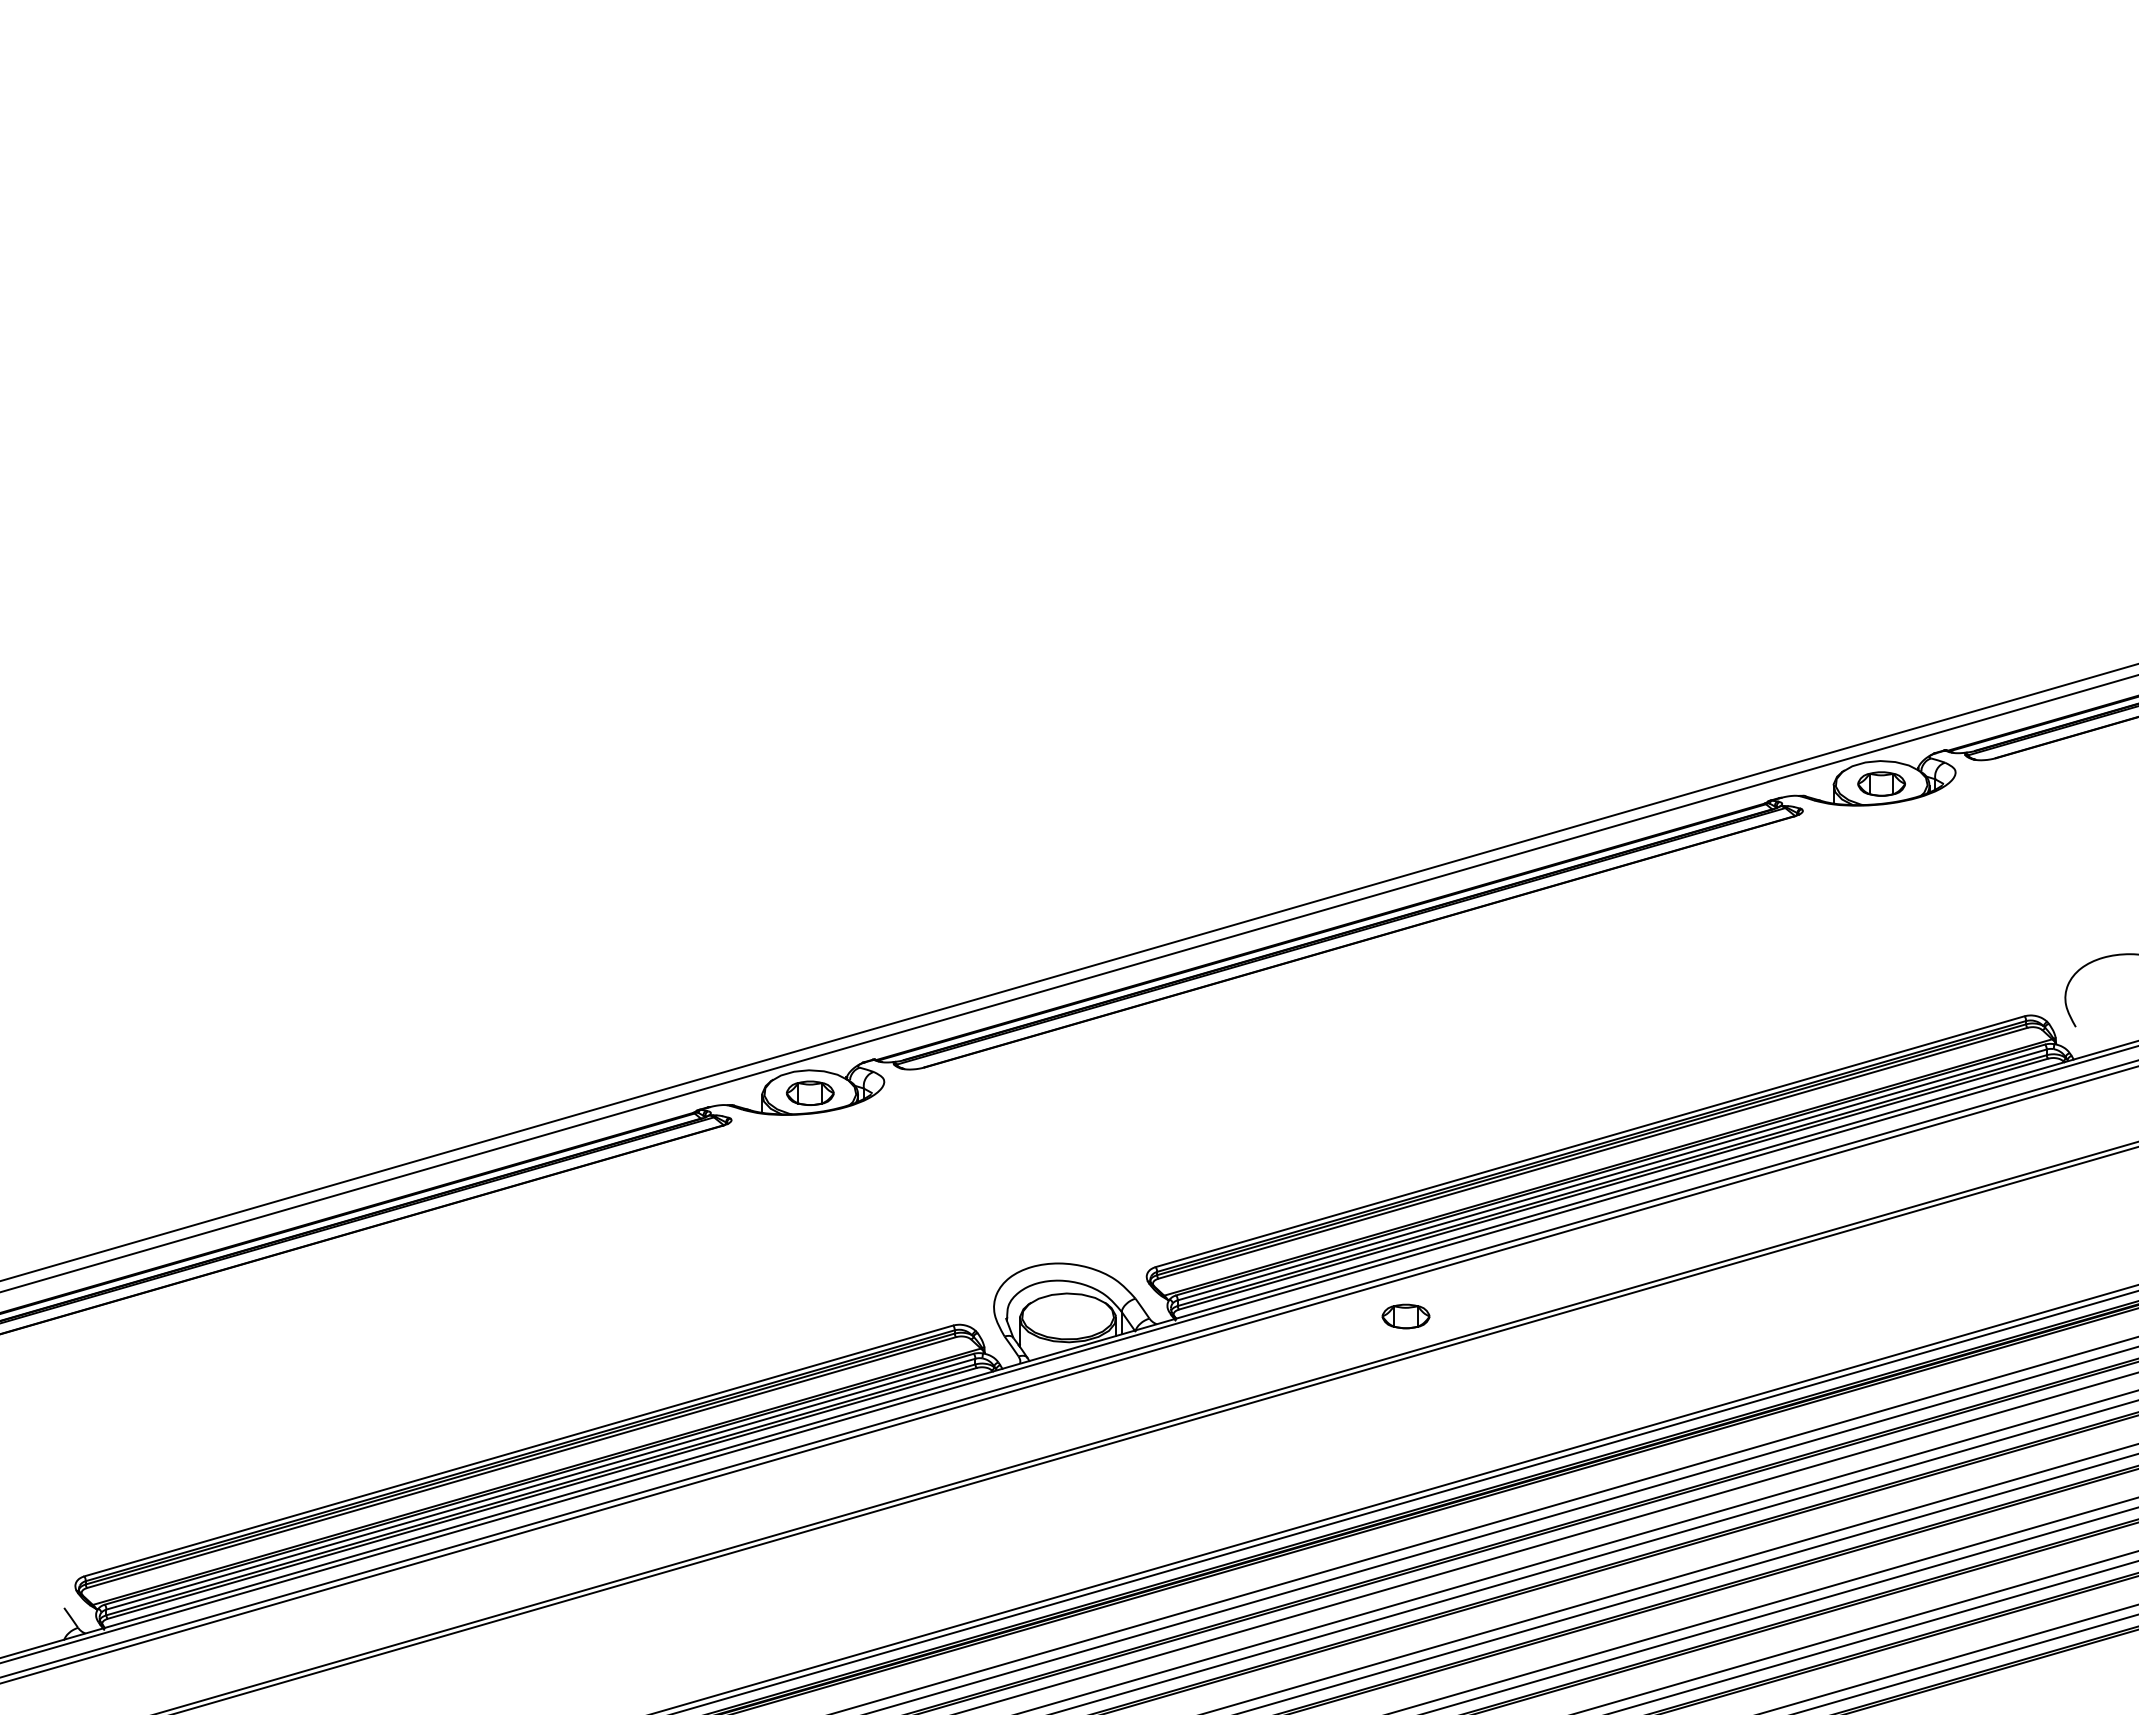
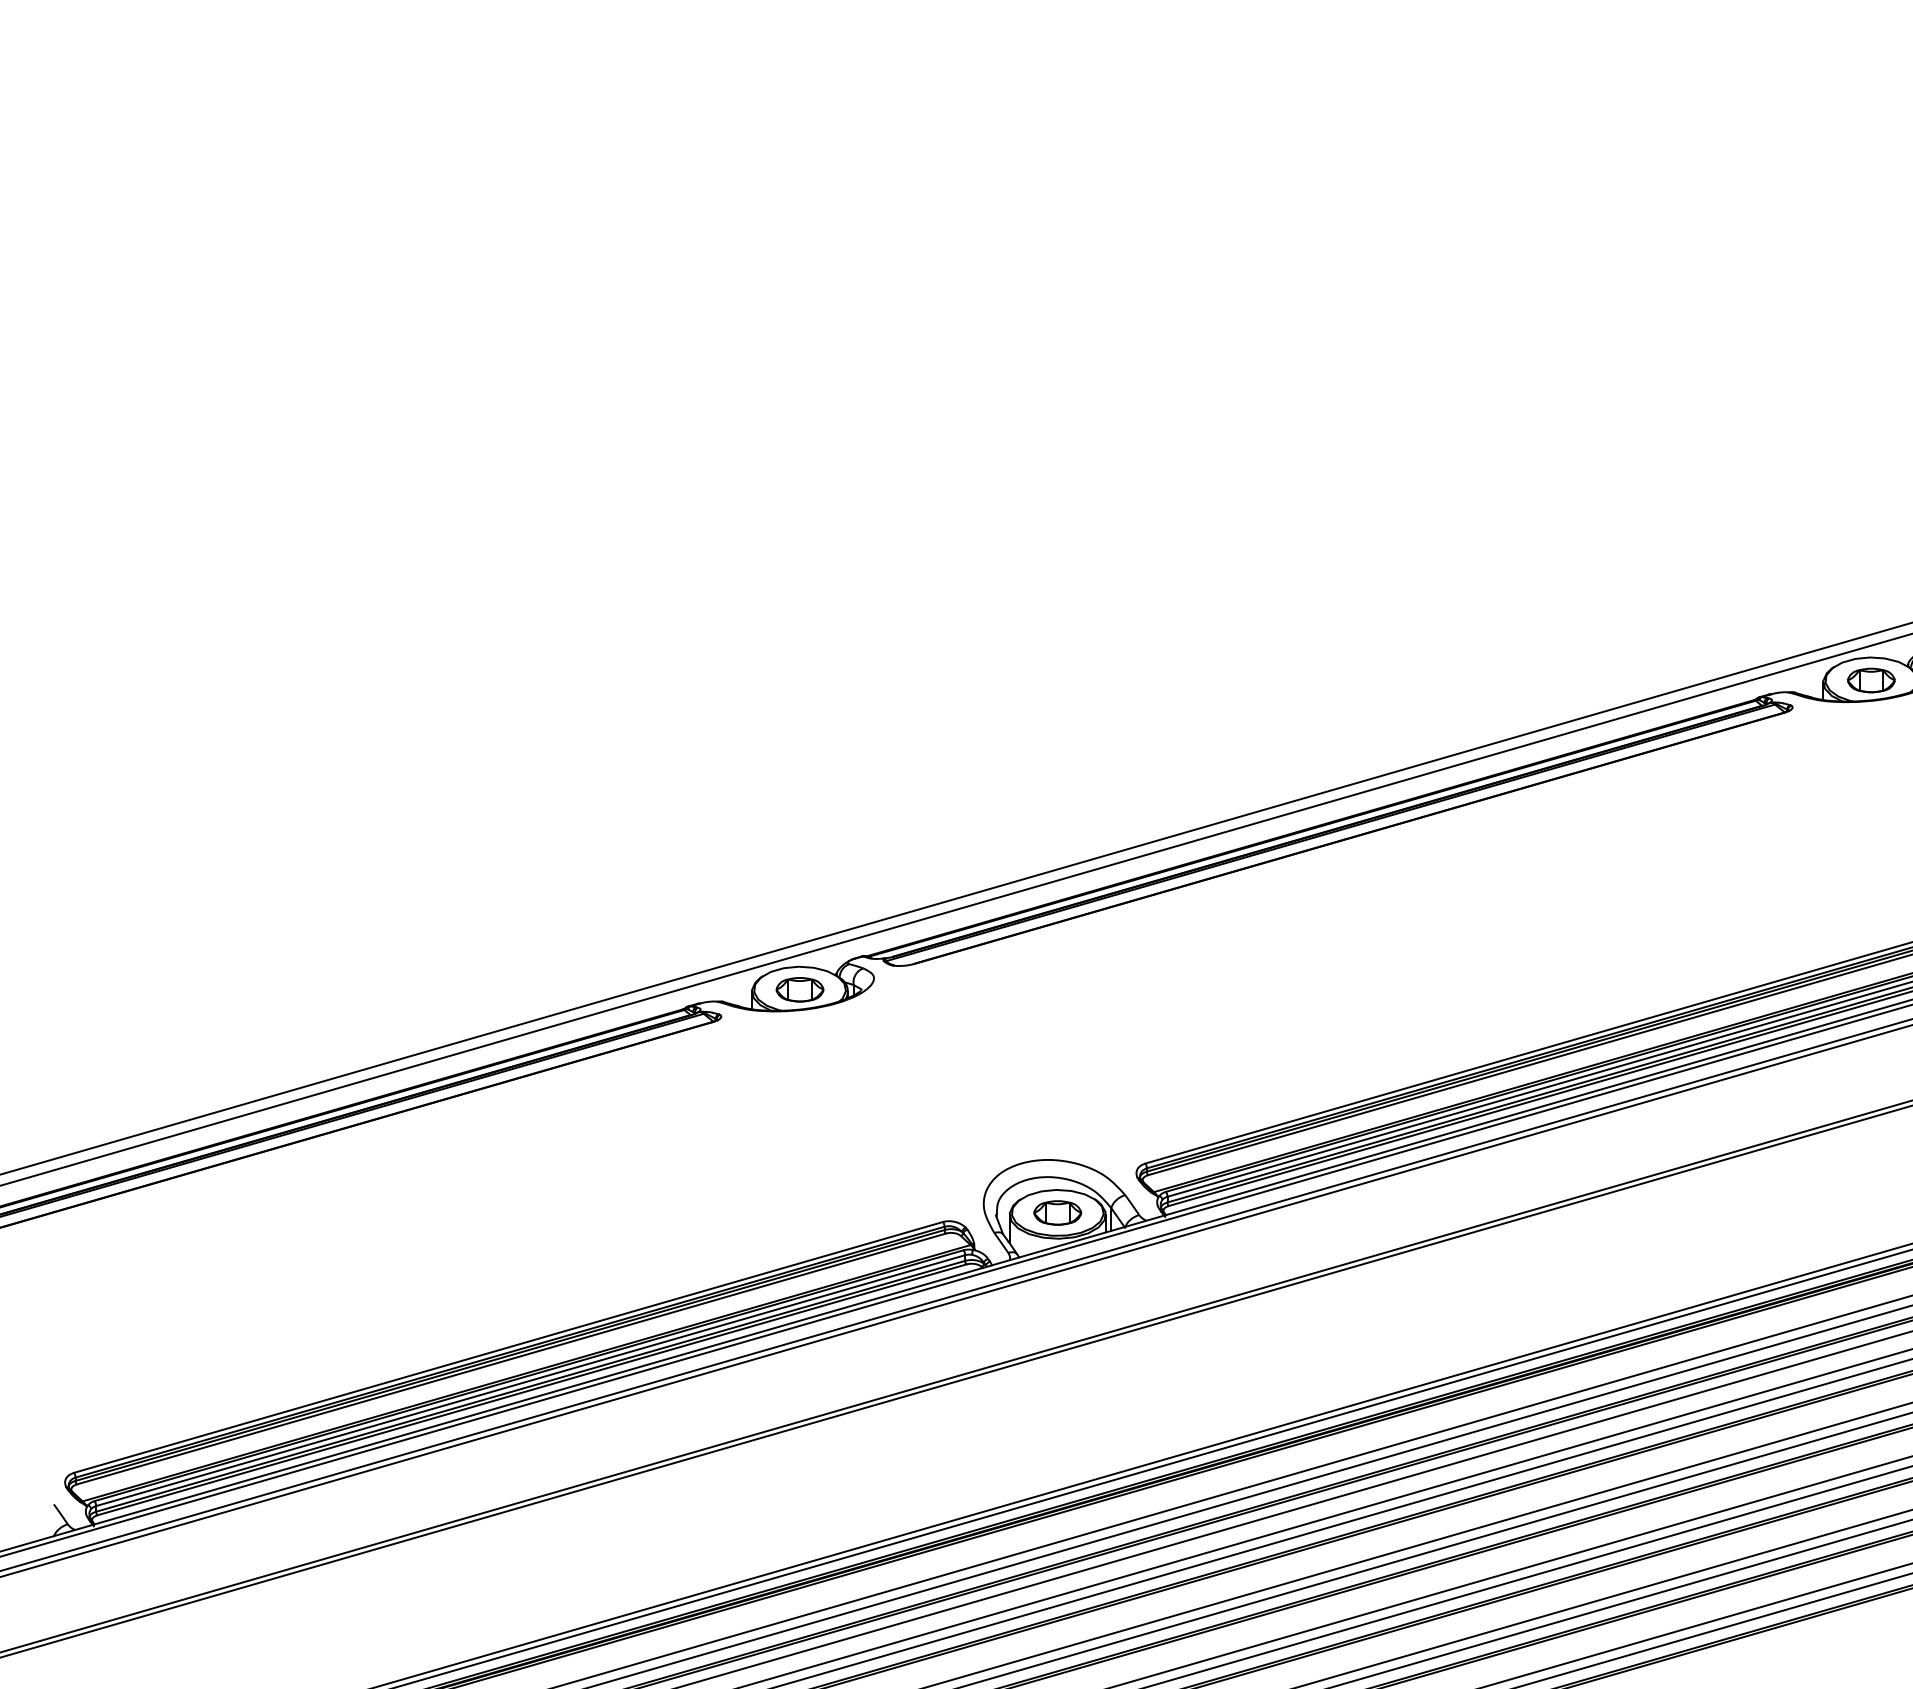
part: (1405, 1316) -> (1057, 1212), moved

